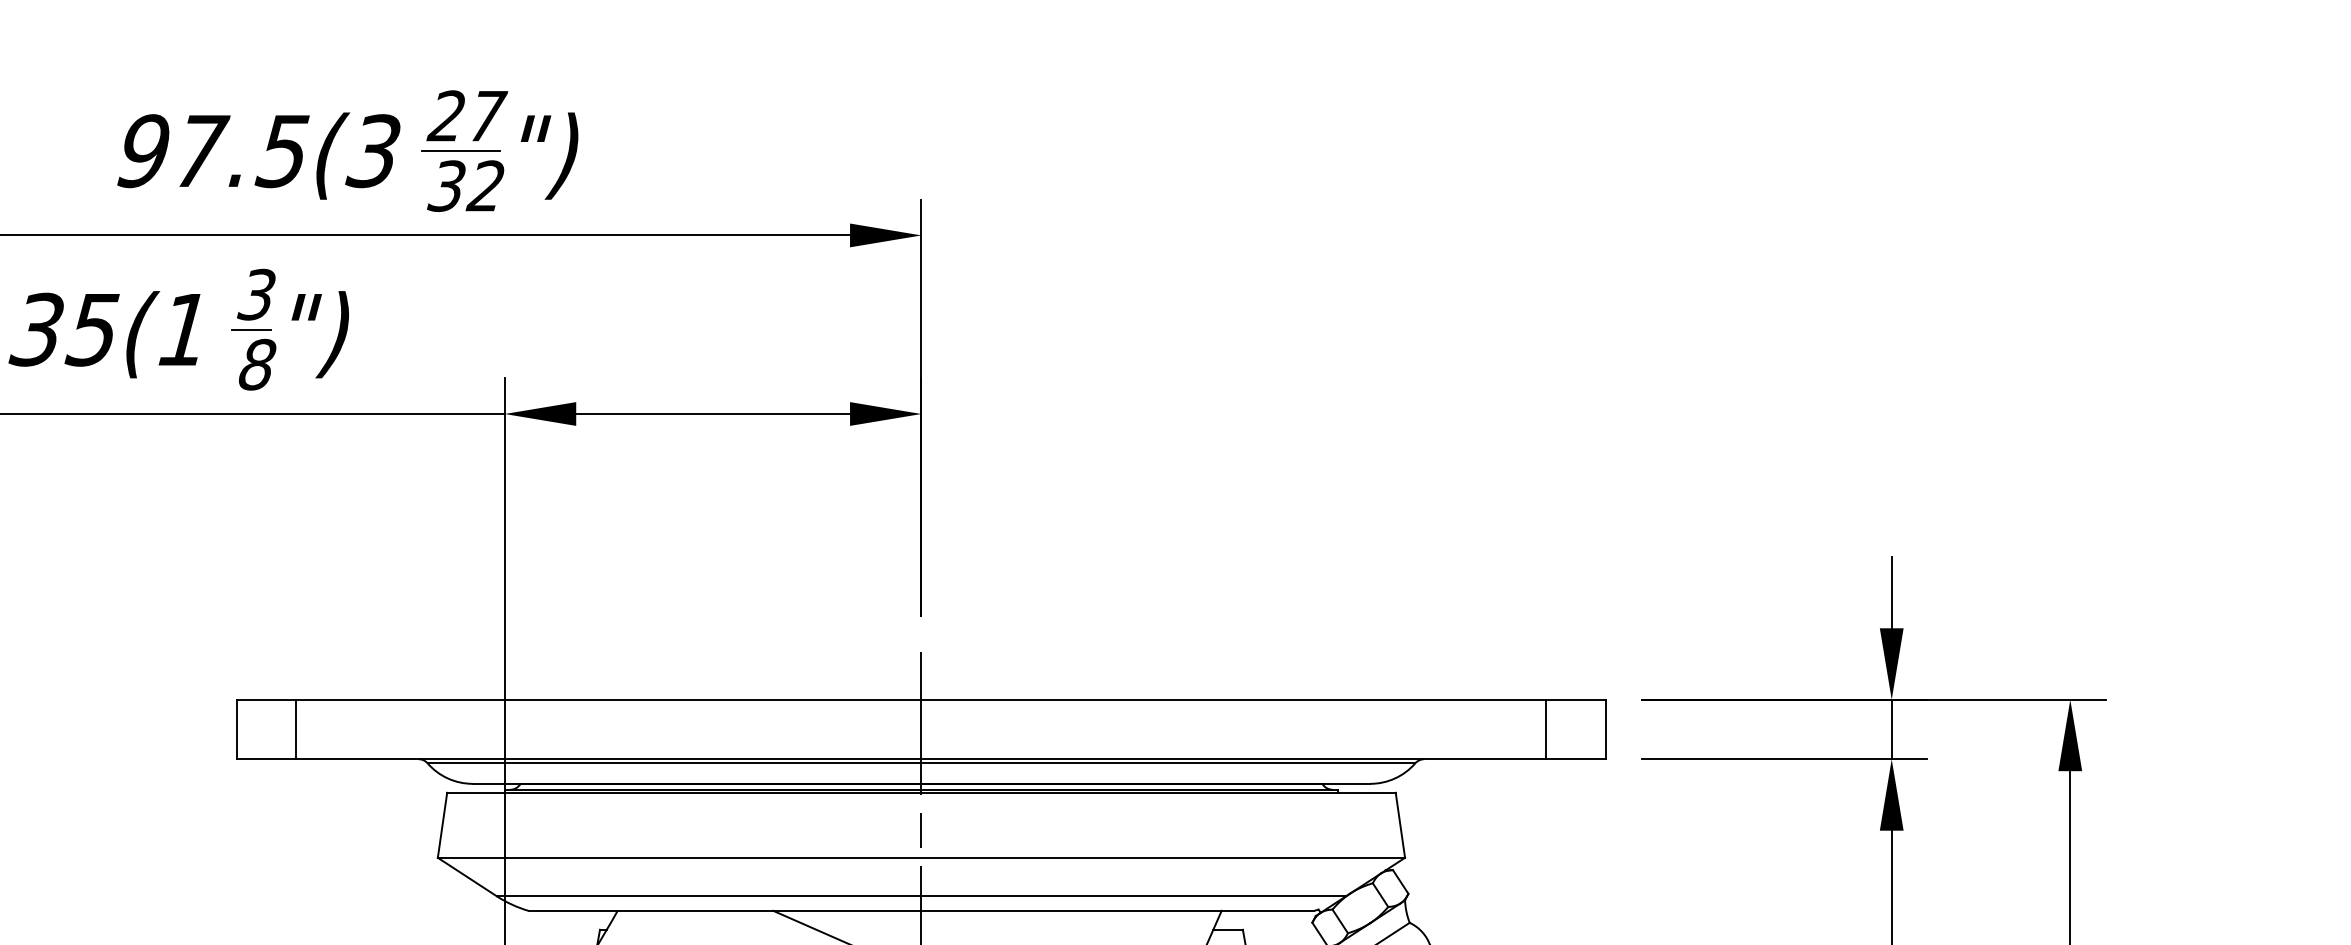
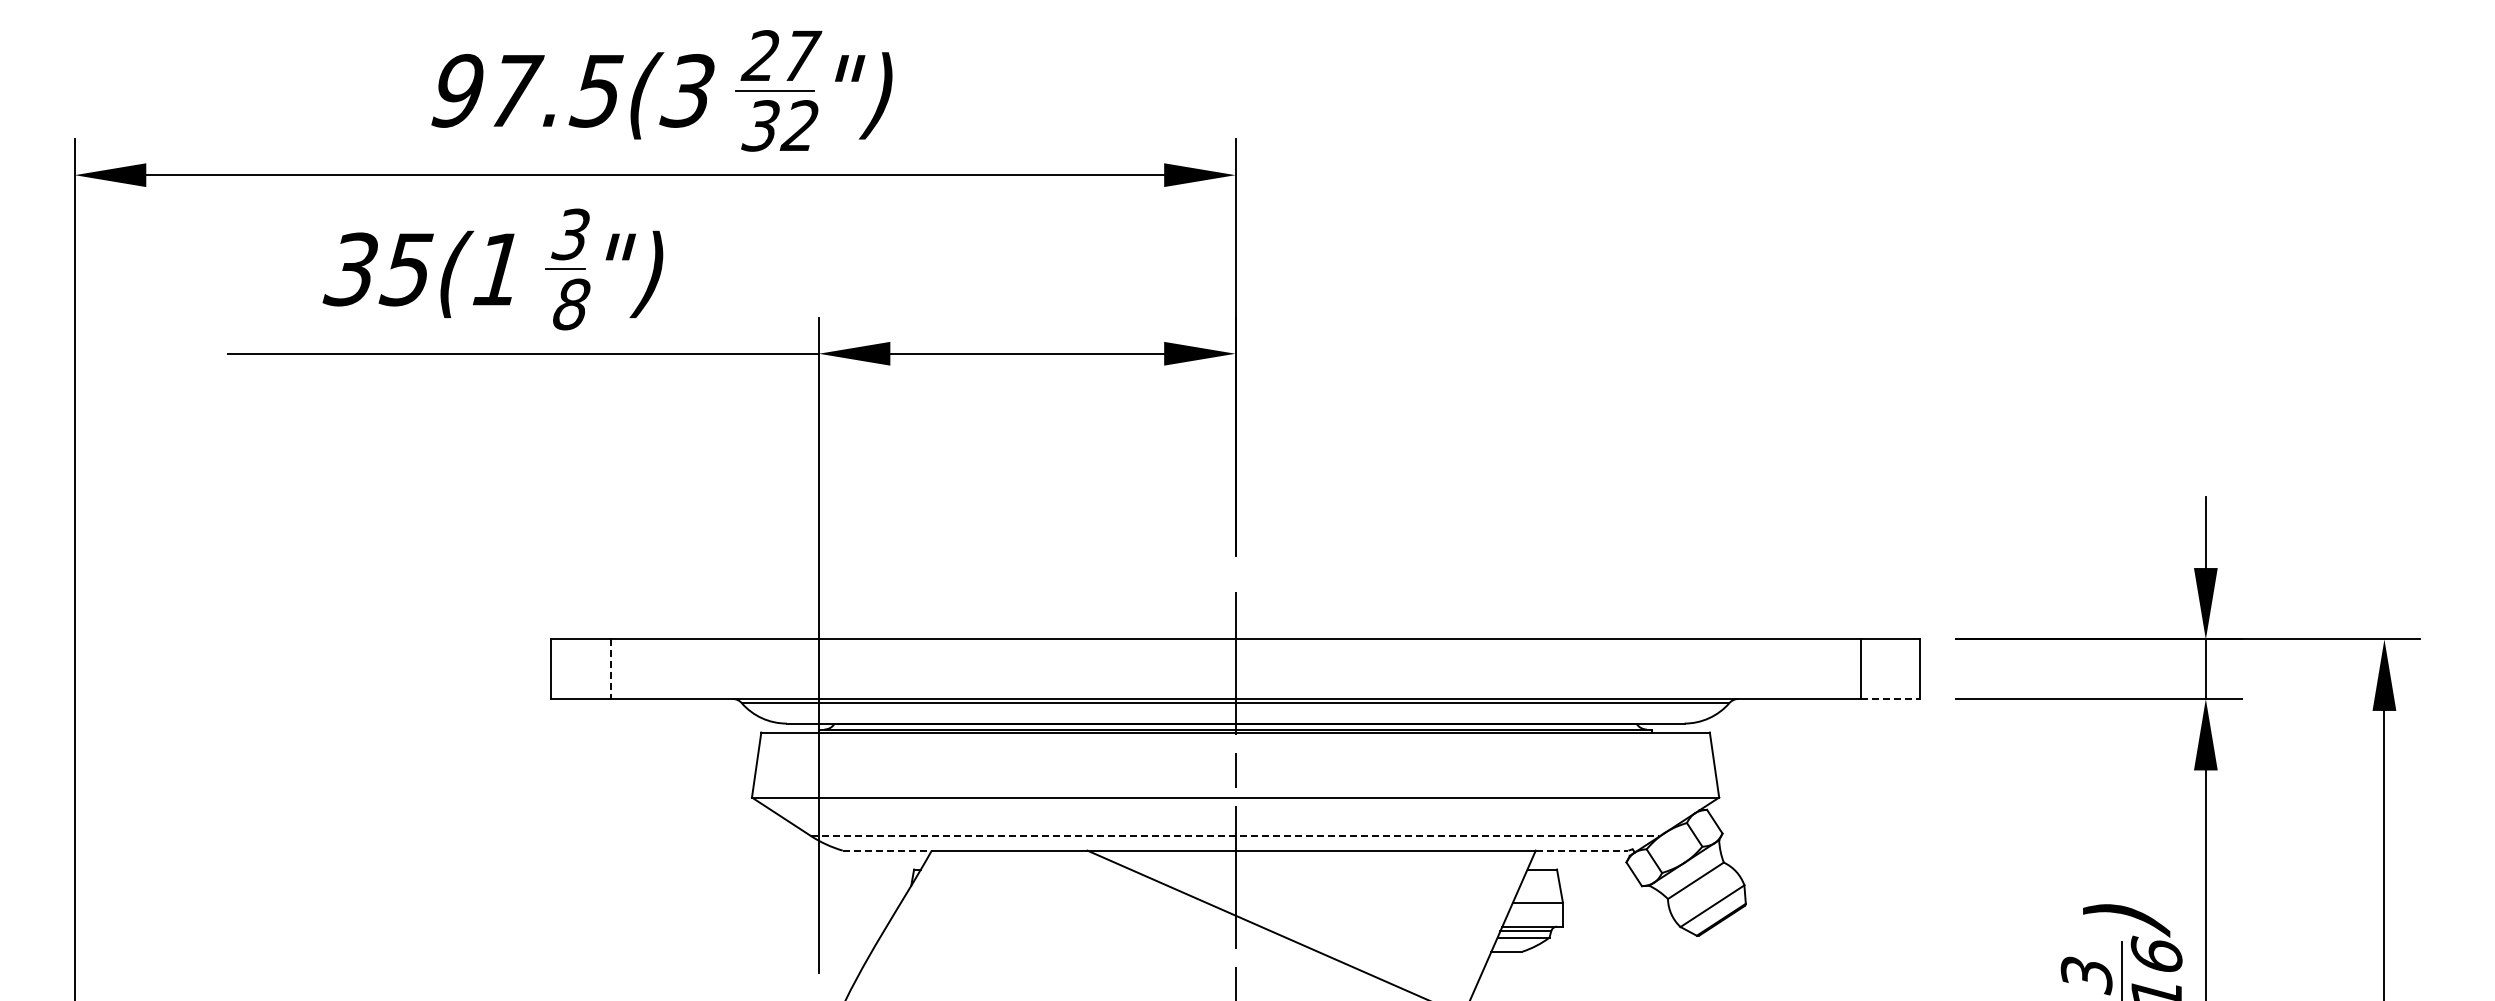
line: (296, 729) -> (610, 669), solid -> dashed
line: (1576, 758) -> (1890, 698), solid -> dashed
line: (920, 896) -> (1234, 836), solid -> dashed
line: (573, 910) -> (887, 850), solid -> dashed
line: (1268, 910) -> (1582, 850), solid -> dashed

